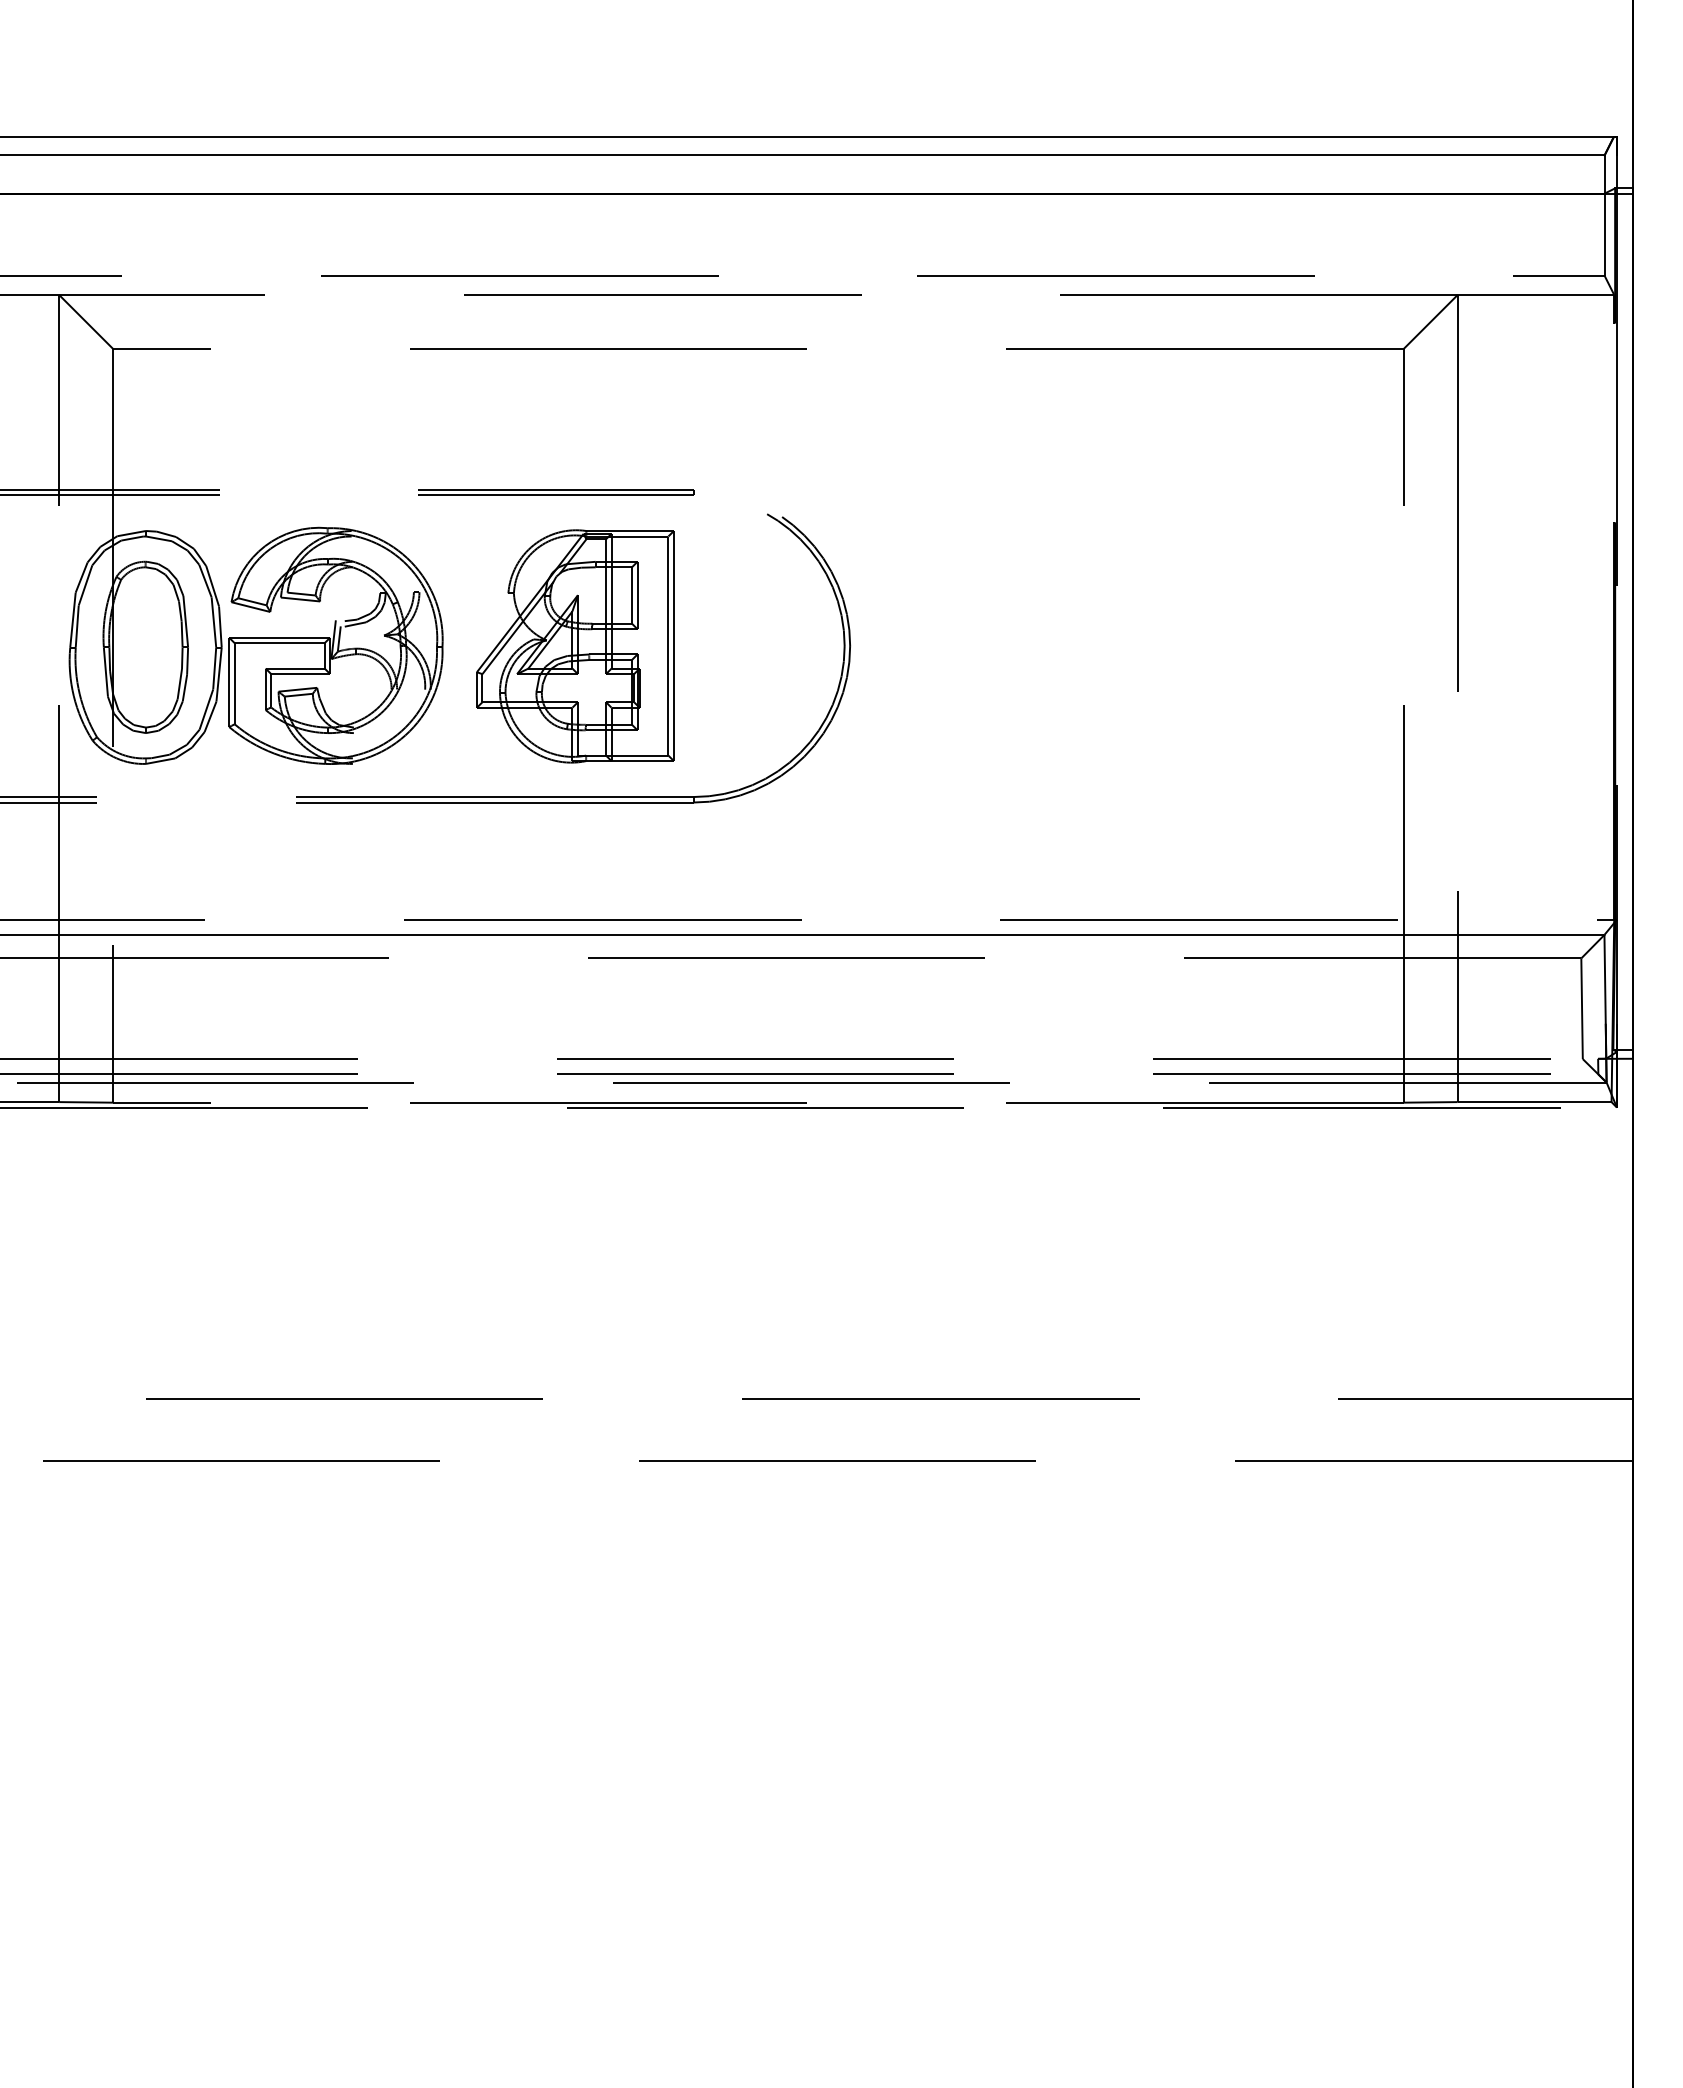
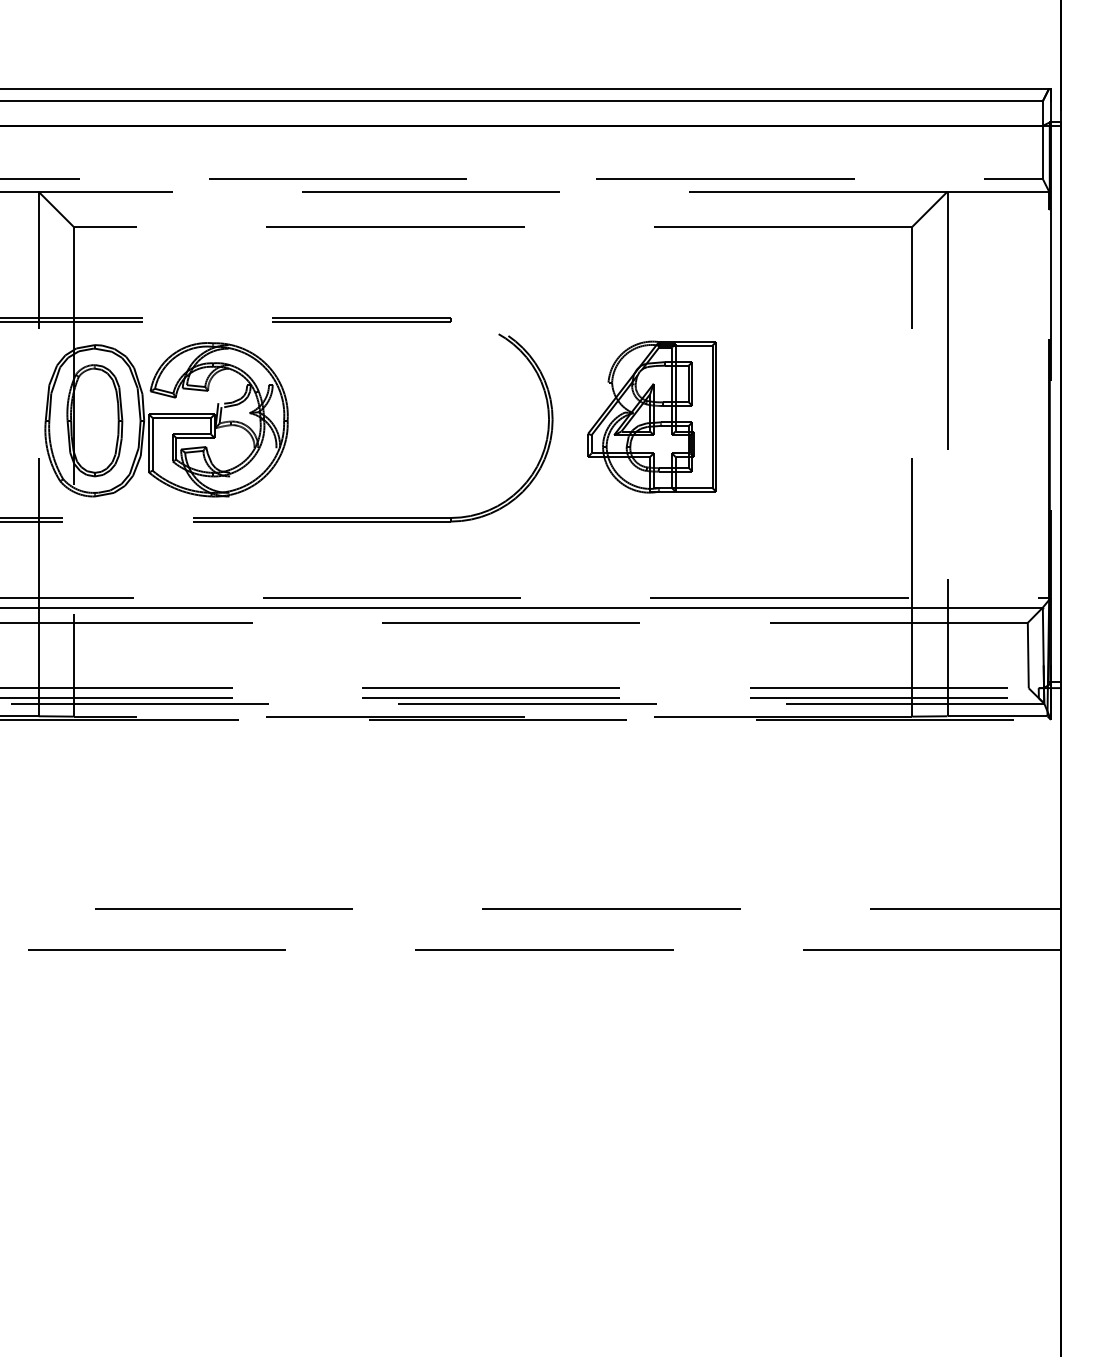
part: (574, 645) -> (651, 416), moved

